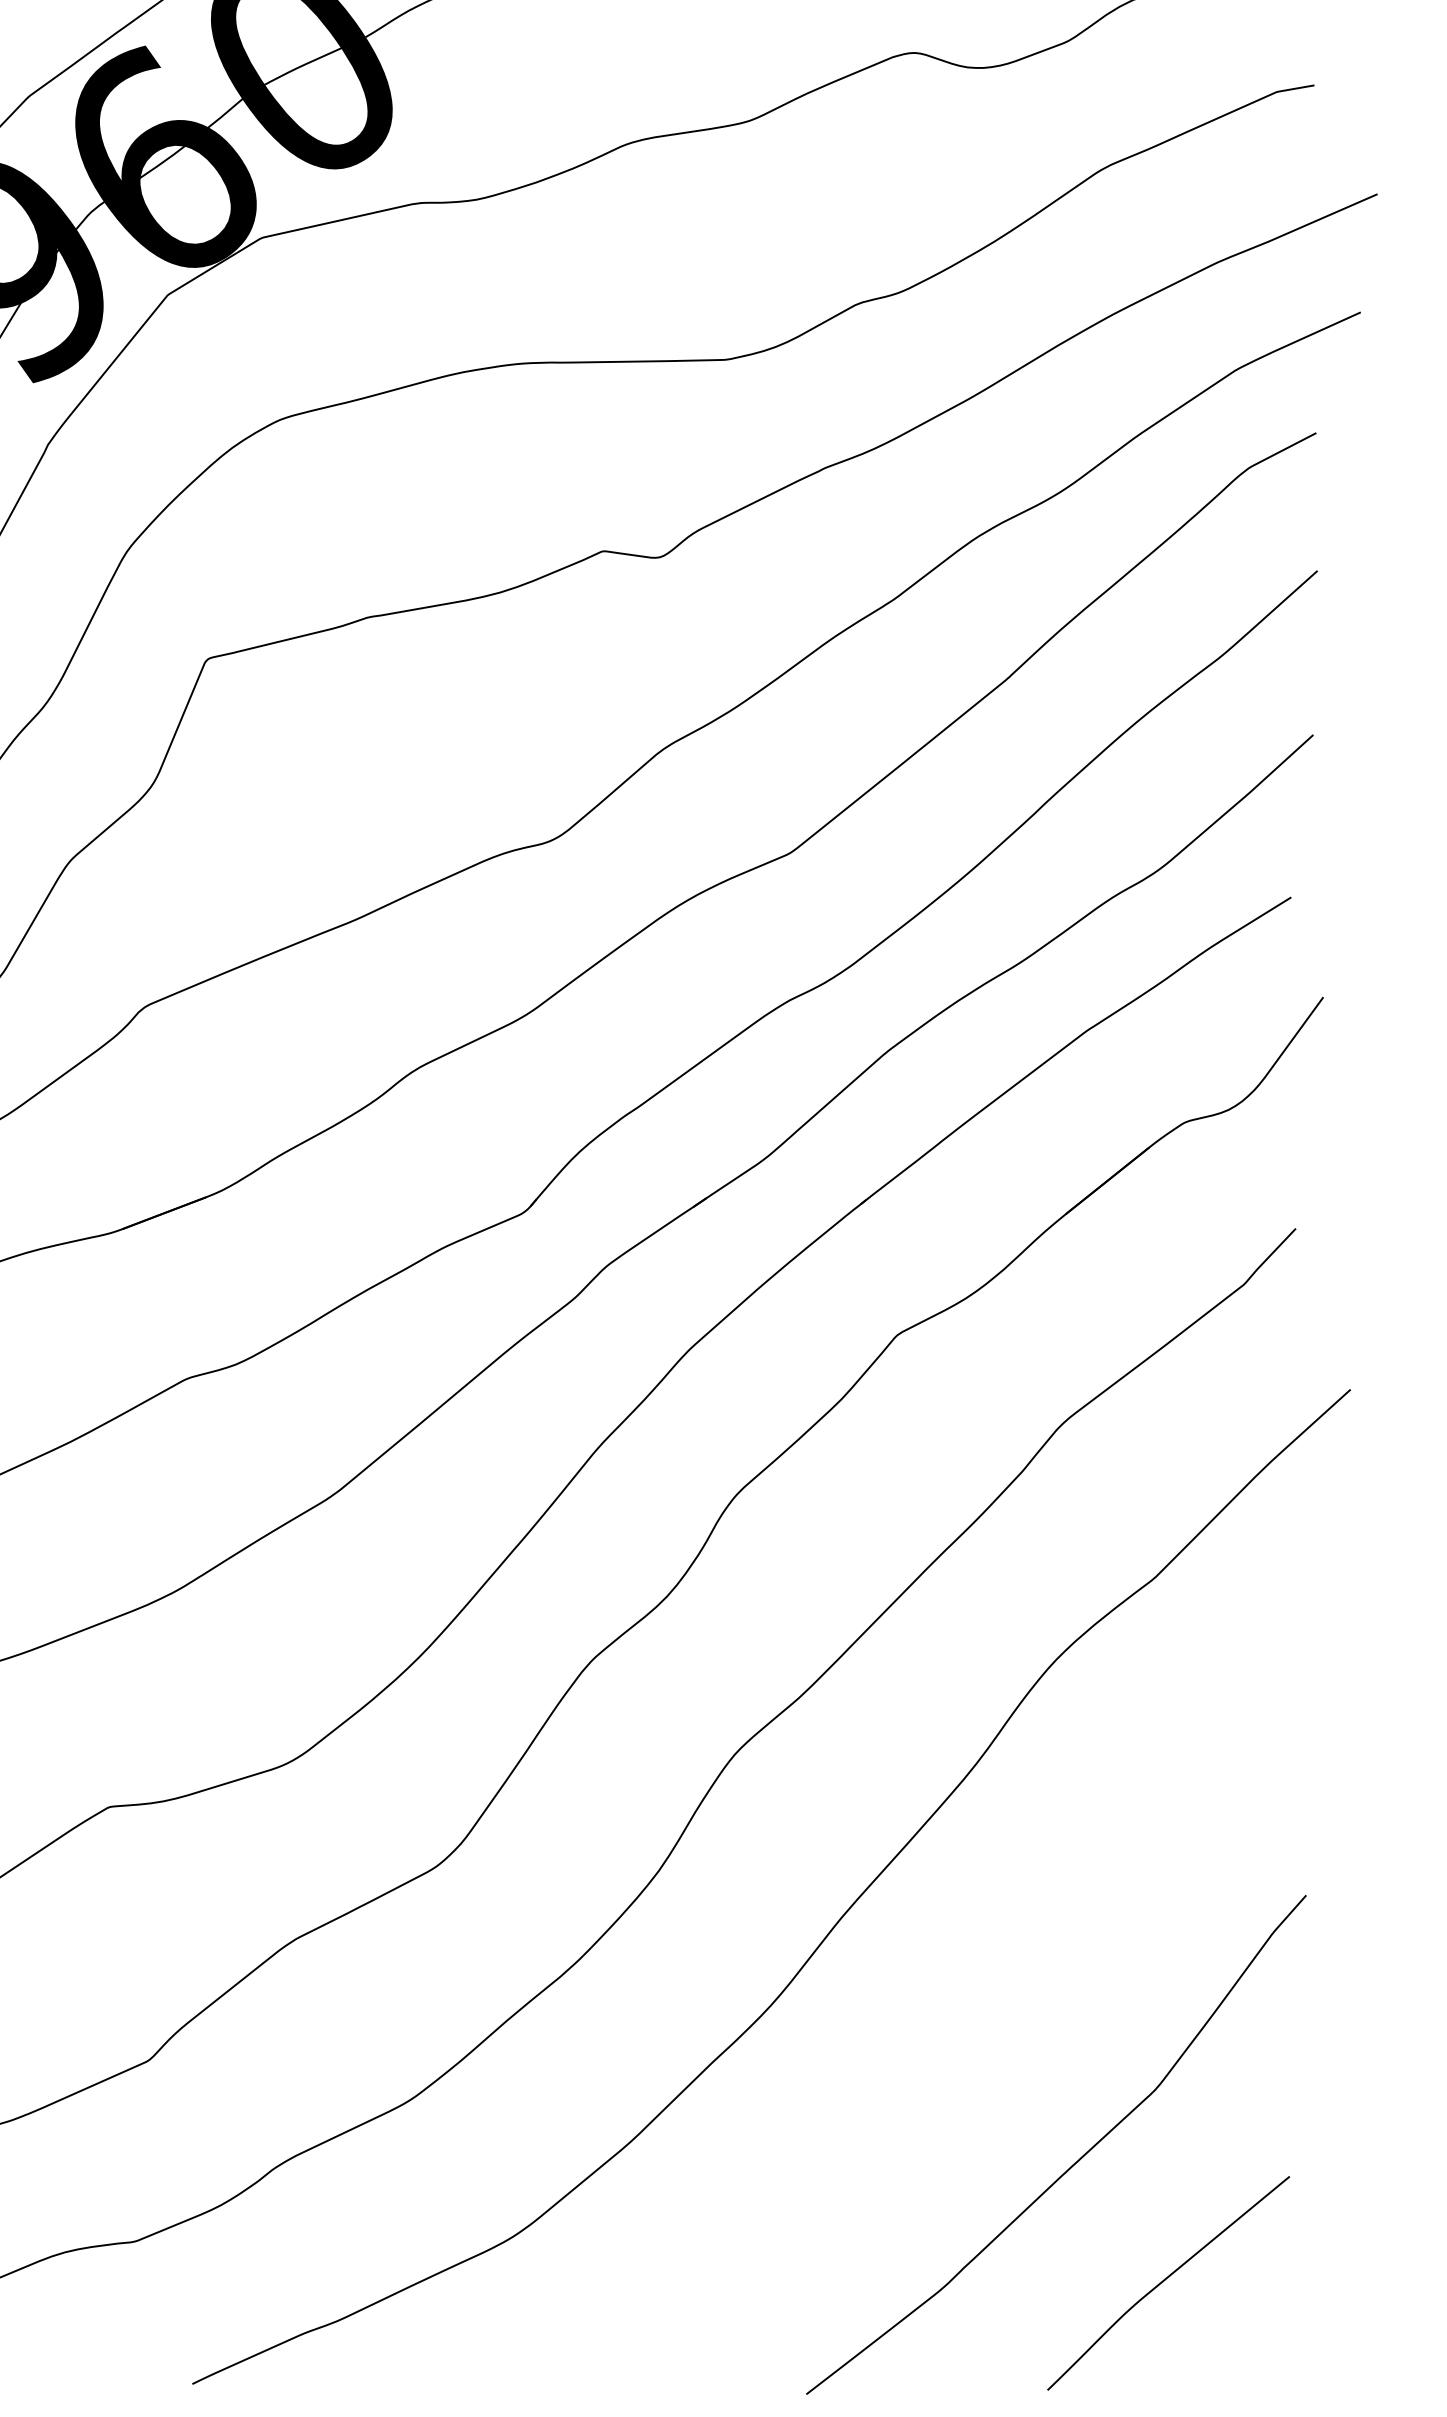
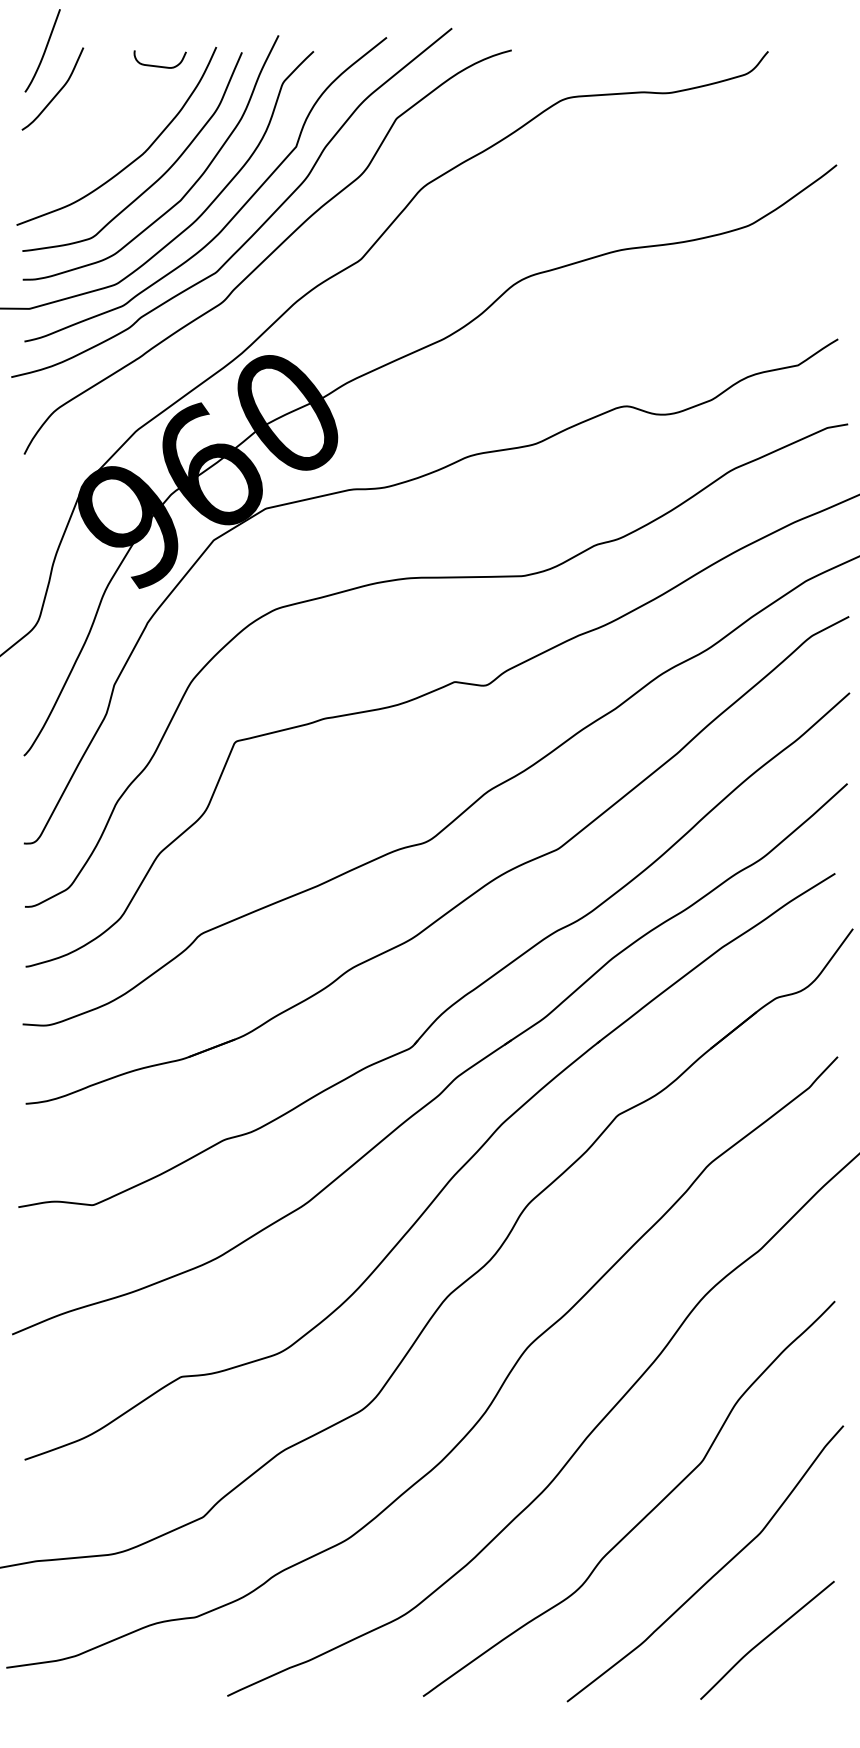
curve: (948, 2057) -> (645, 1515), added

